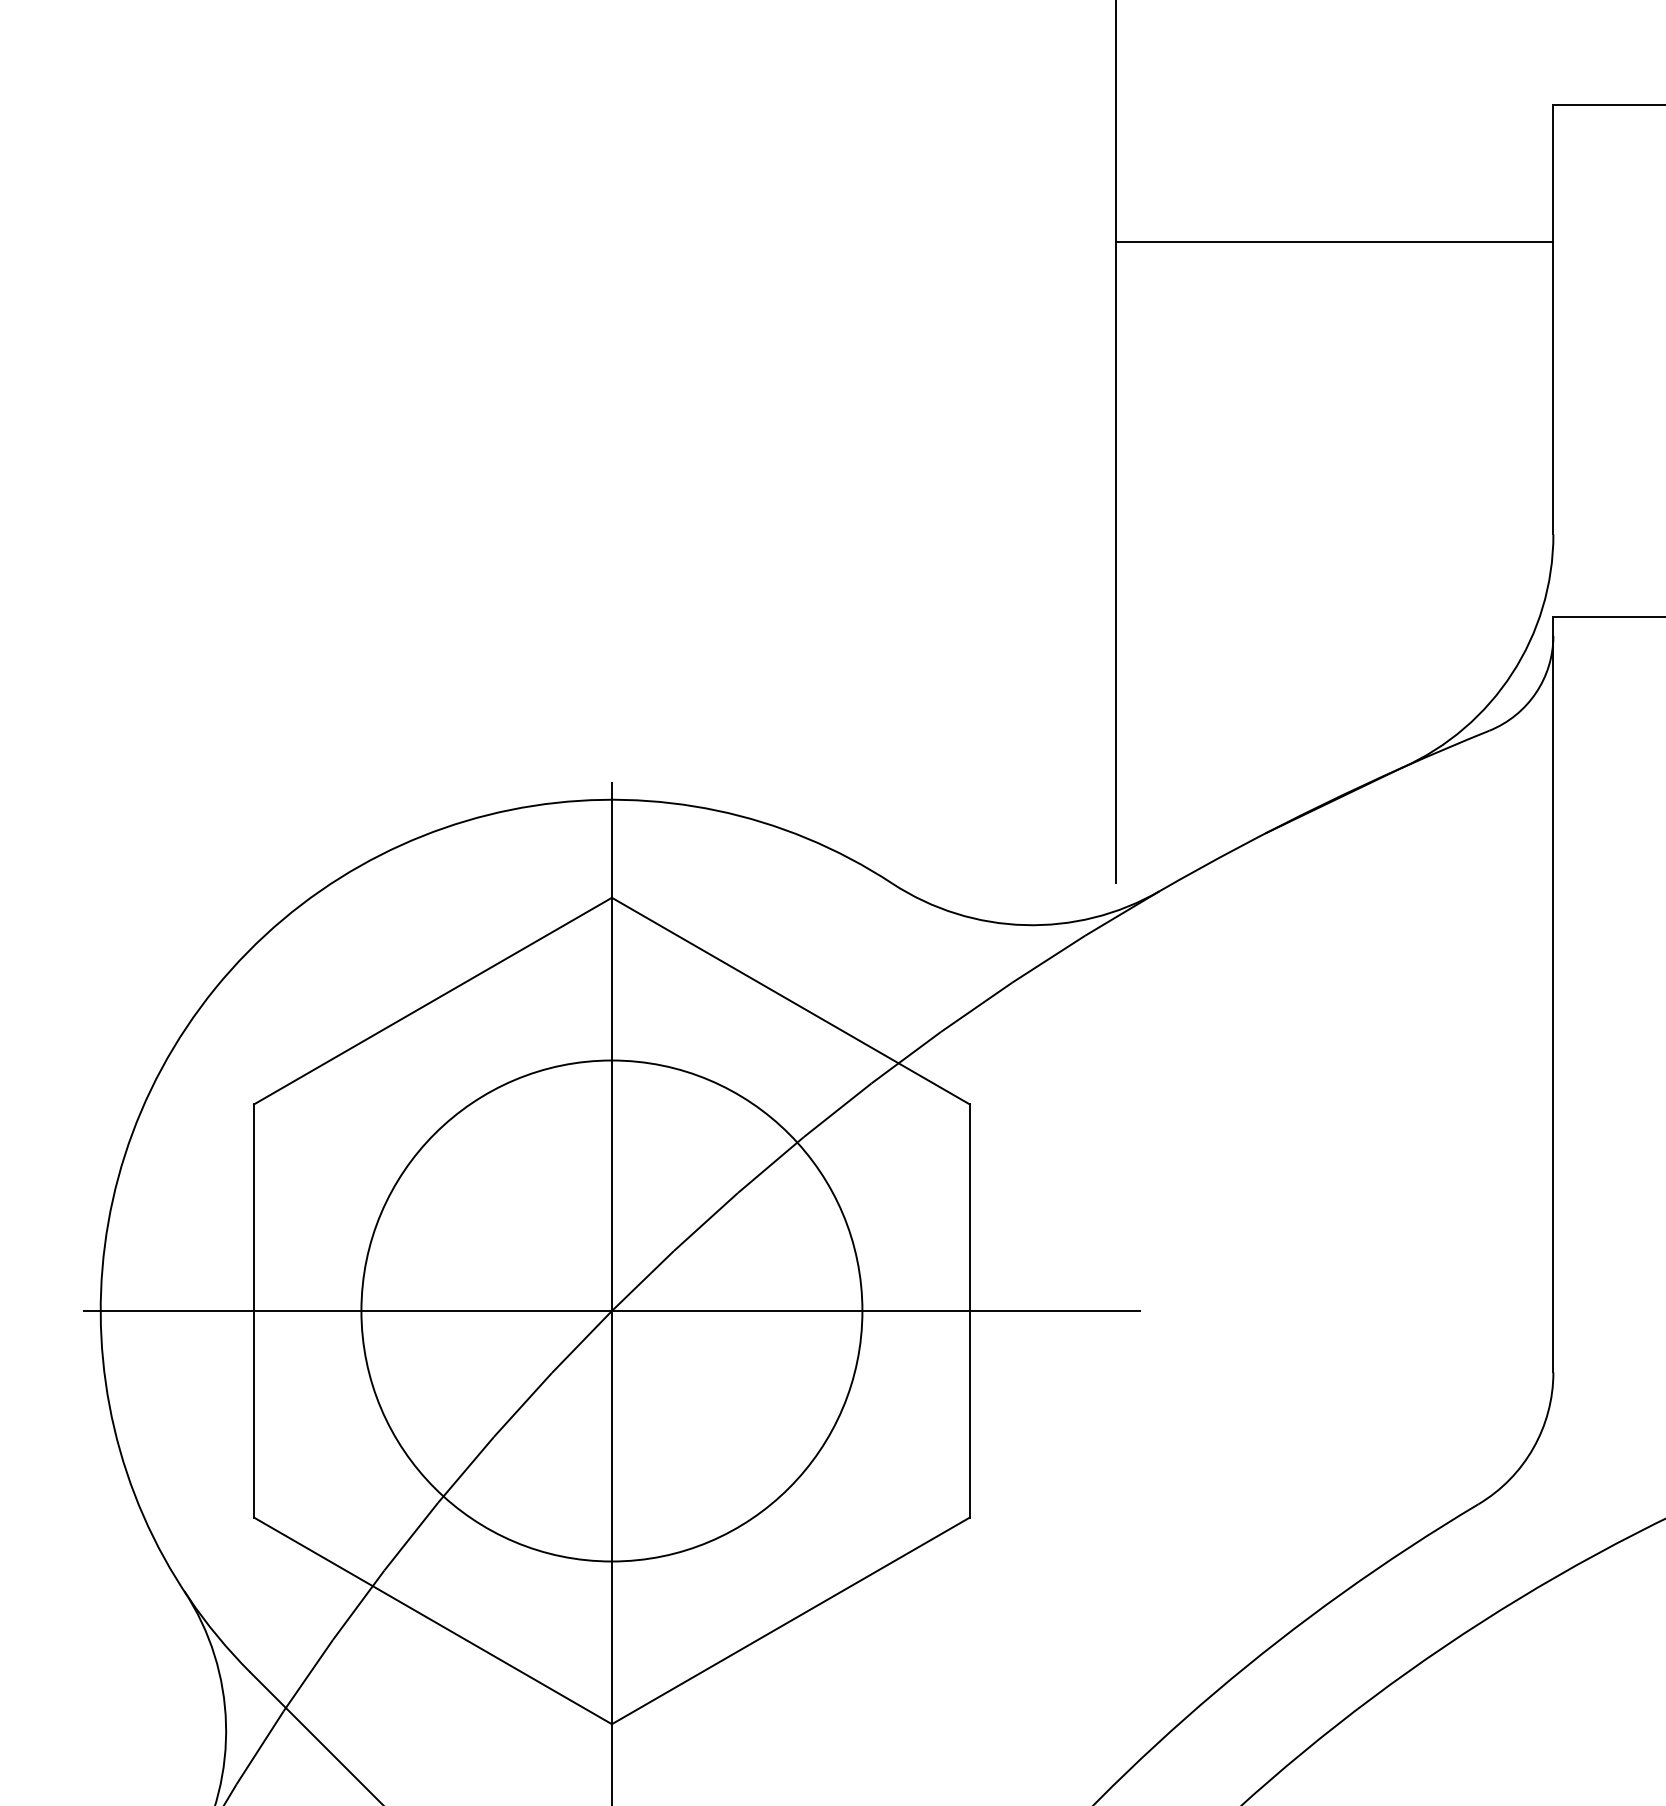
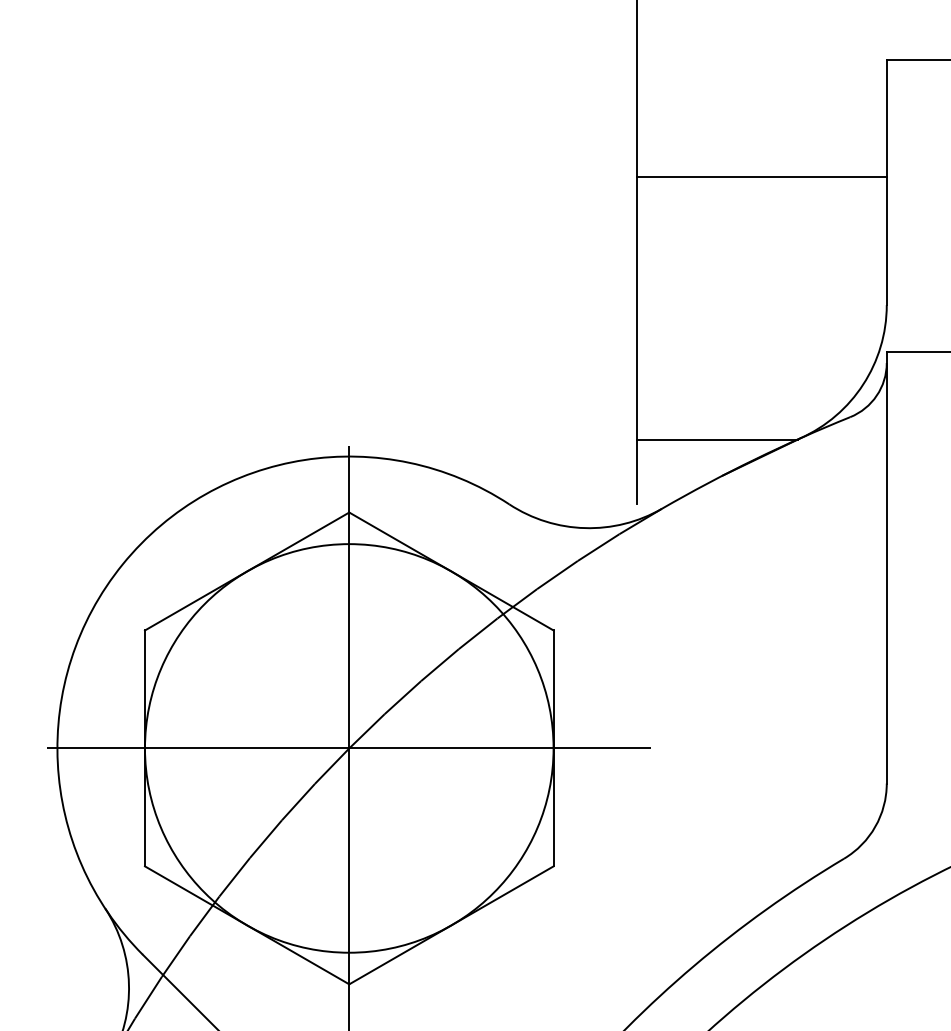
line: (1333, 240) -> (761, 176), moved
line: (1256, 769) -> (717, 439), added
circle: (610, 1311) -> (348, 748), size x1.43

